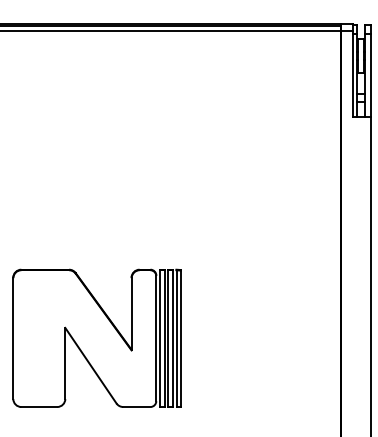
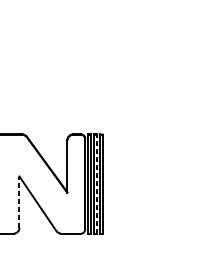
line: (172, 338) -> (96, 184), solid -> dashed
line: (65, 363) -> (19, 202), solid -> dashed

